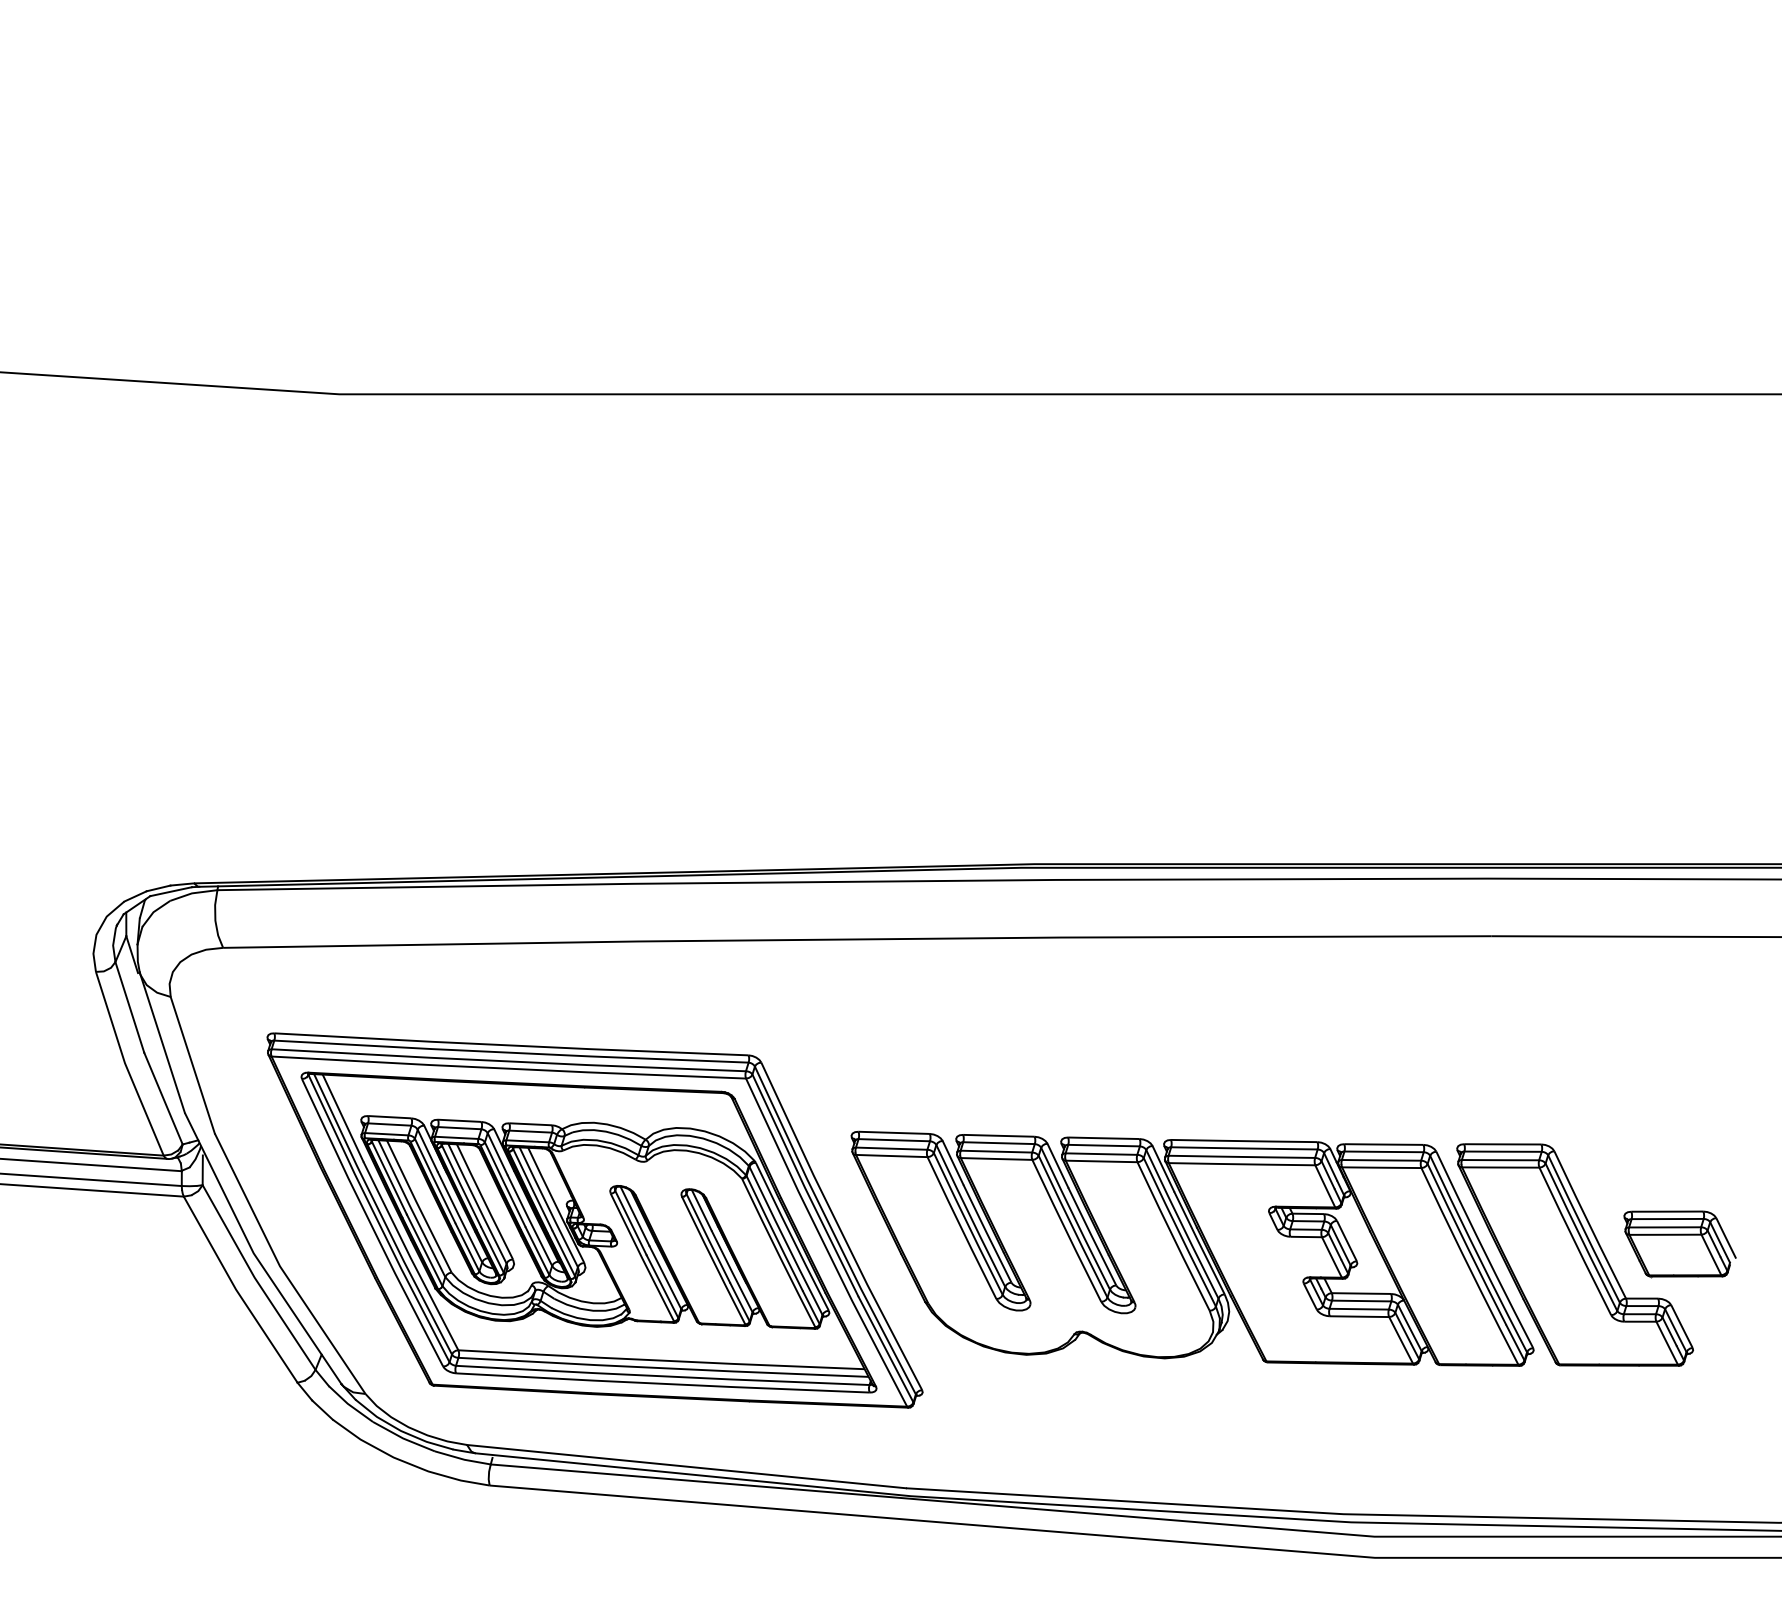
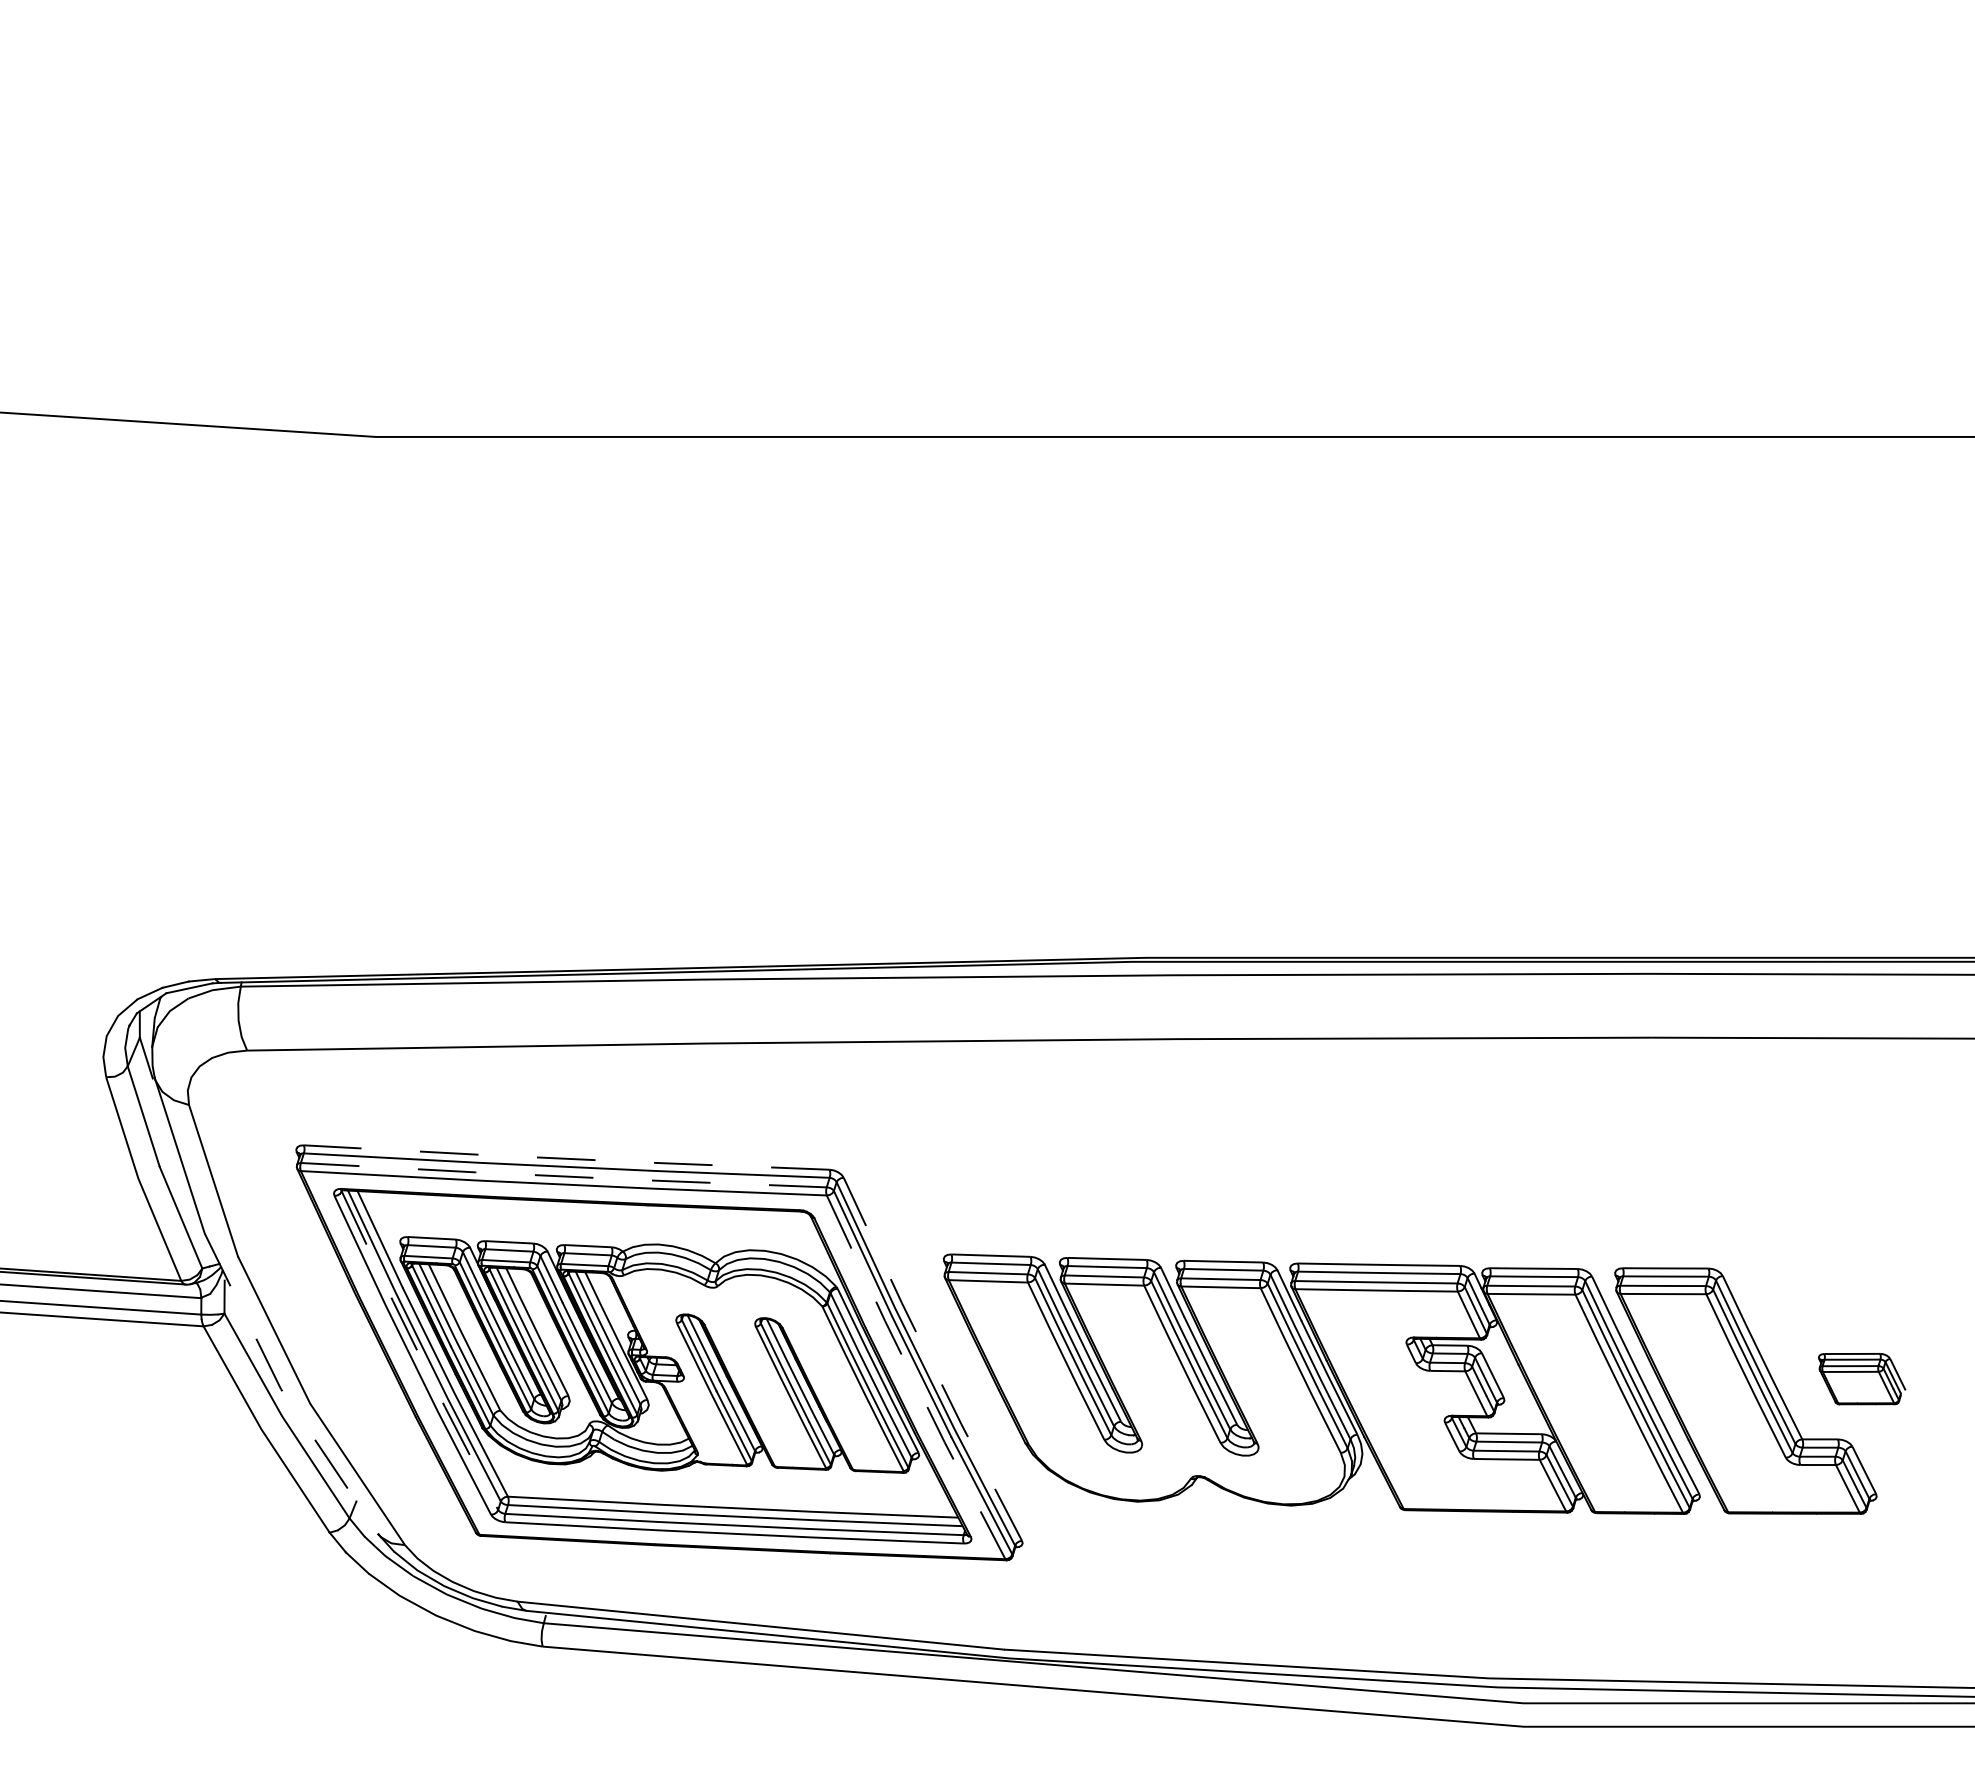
line: (511, 1045) -> (566, 1158), solid -> dashed
line: (508, 1061) -> (563, 1176), solid -> dashed
line: (376, 1219) -> (417, 1351), solid -> dashed
line: (839, 1227) -> (930, 1360), solid -> dashed
line: (824, 1243) -> (913, 1378), solid -> dashed
part: (1679, 1244) -> (1861, 1379), size x0.7
line: (254, 1253) -> (281, 1389), solid -> dashed

